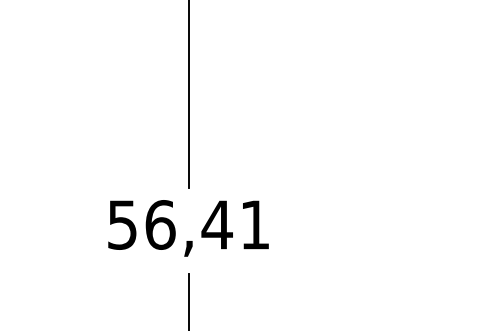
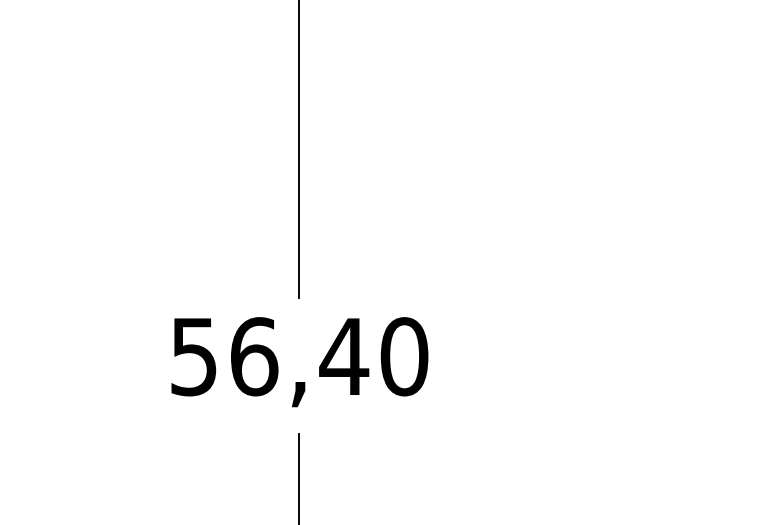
text: (255, 224) -> (404, 356), 56,41 -> 56,40

